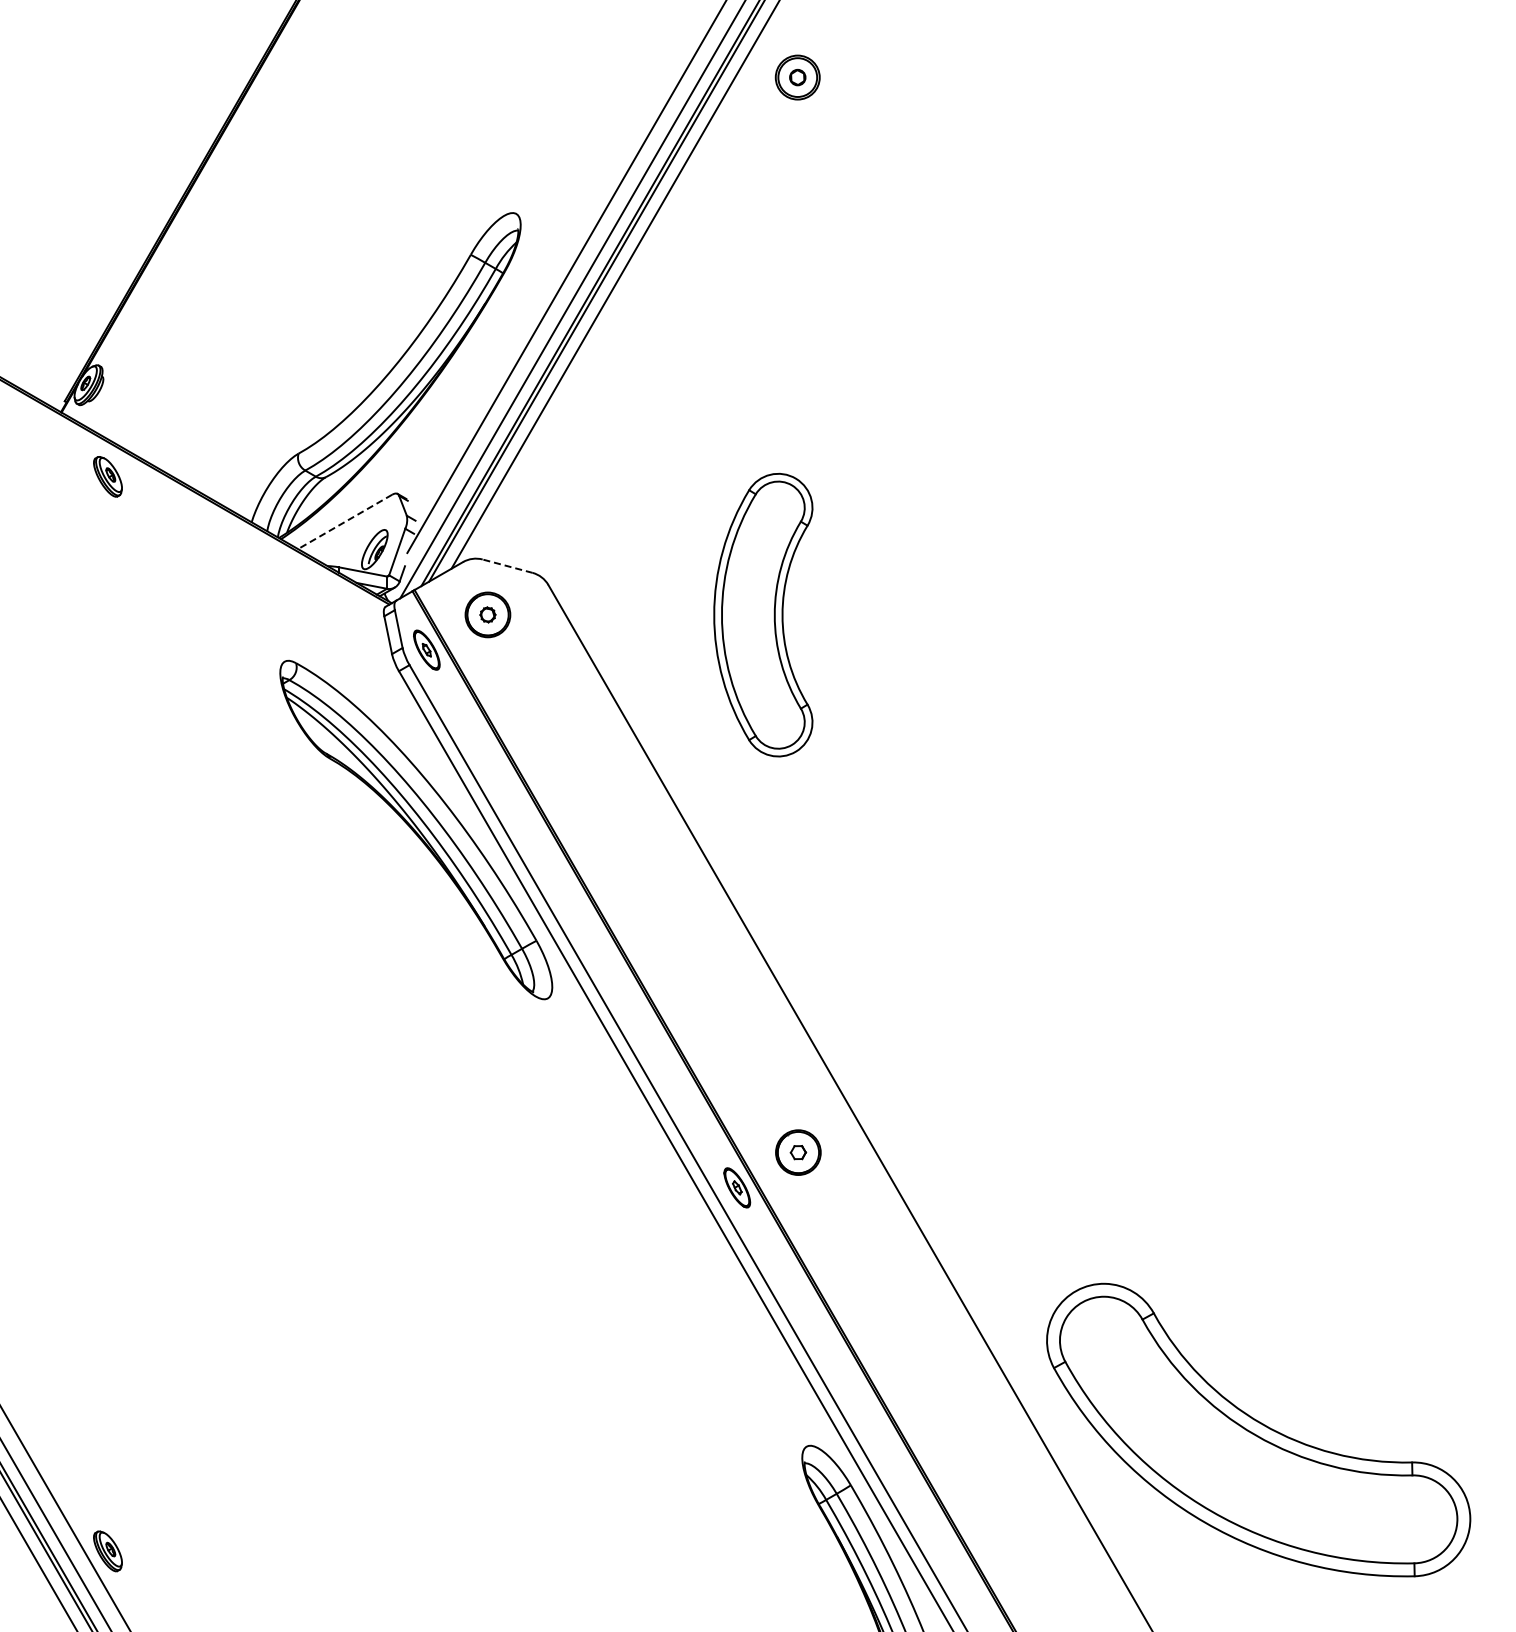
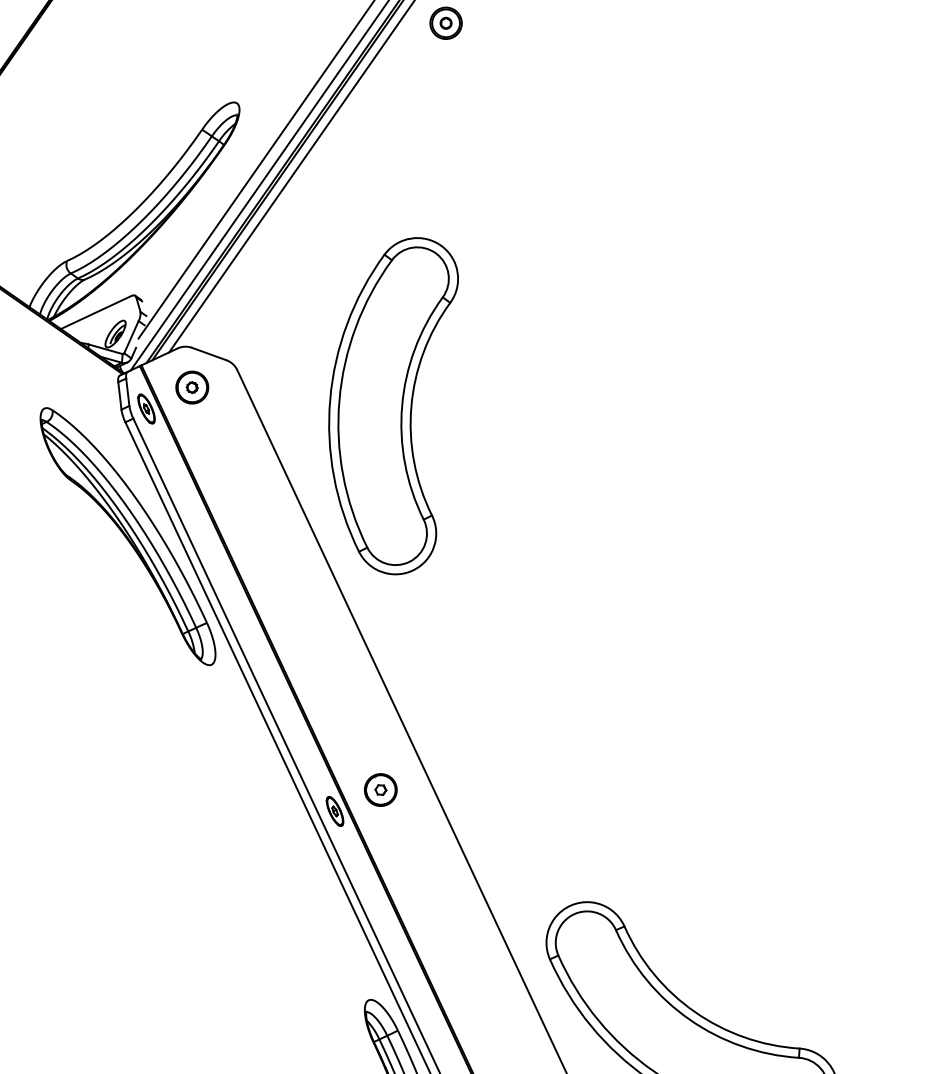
line: (344, 522) -> (95, 312), dashed -> solid
line: (507, 566) -> (209, 354), dashed -> solid
part: (763, 614) -> (388, 404), size x1.67

